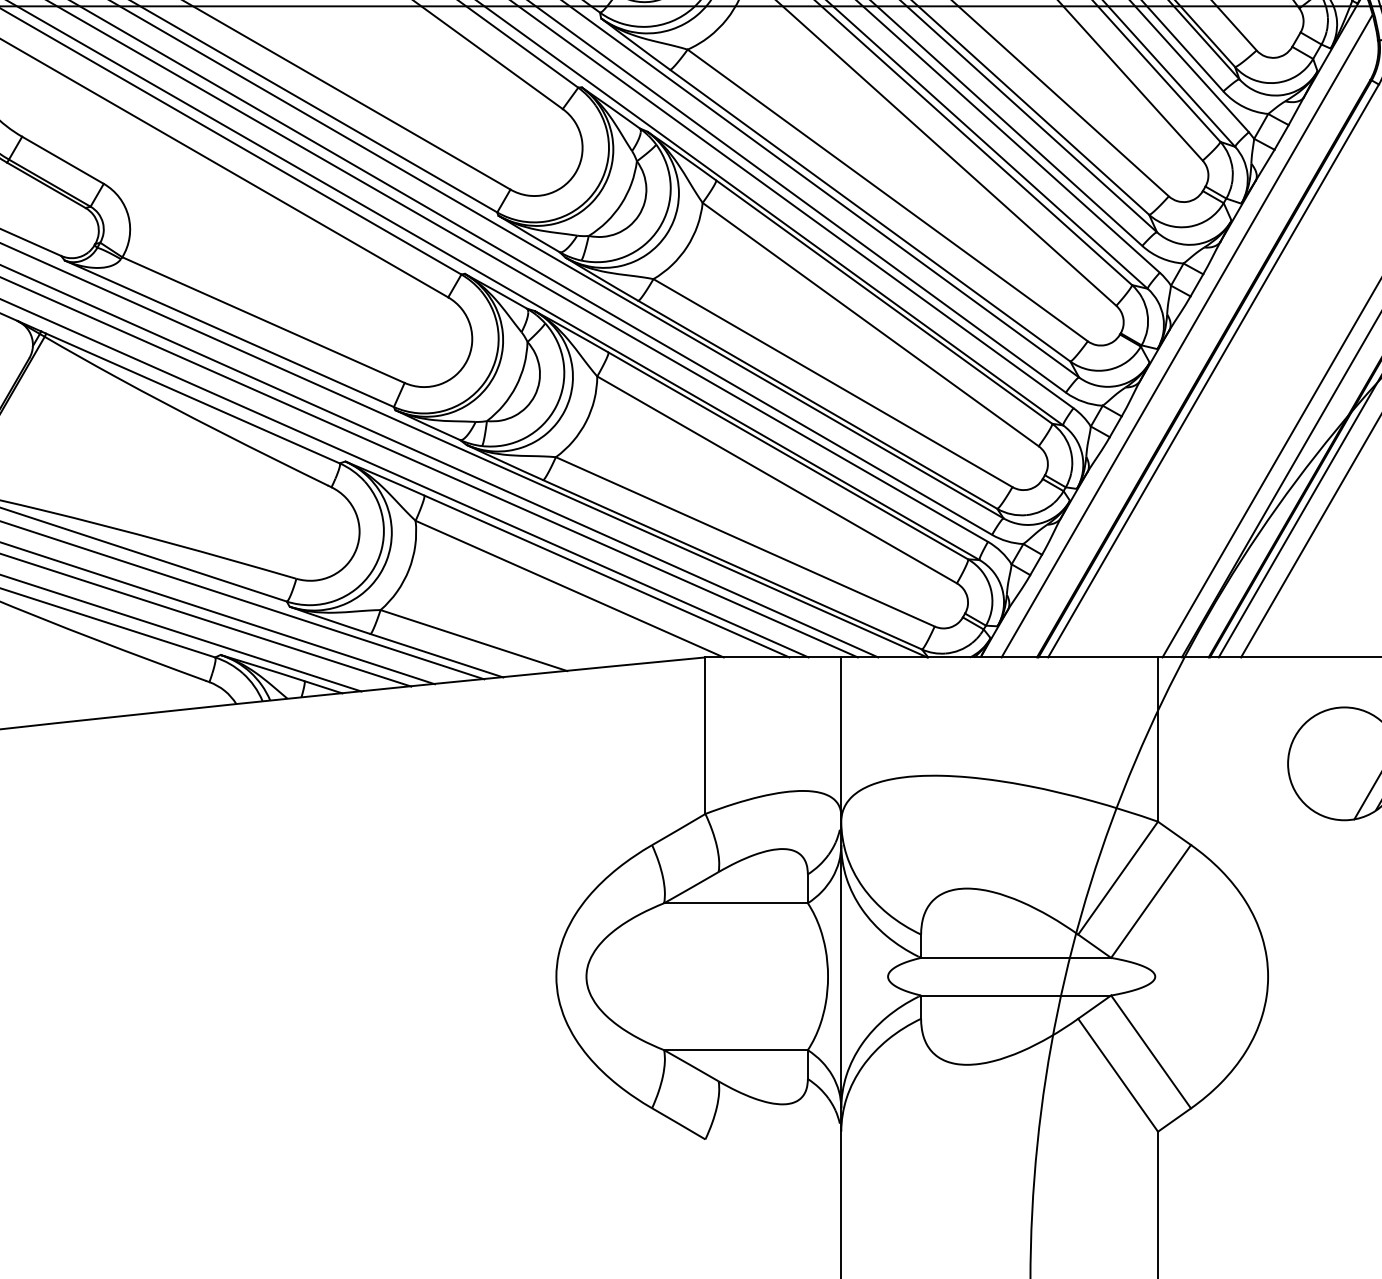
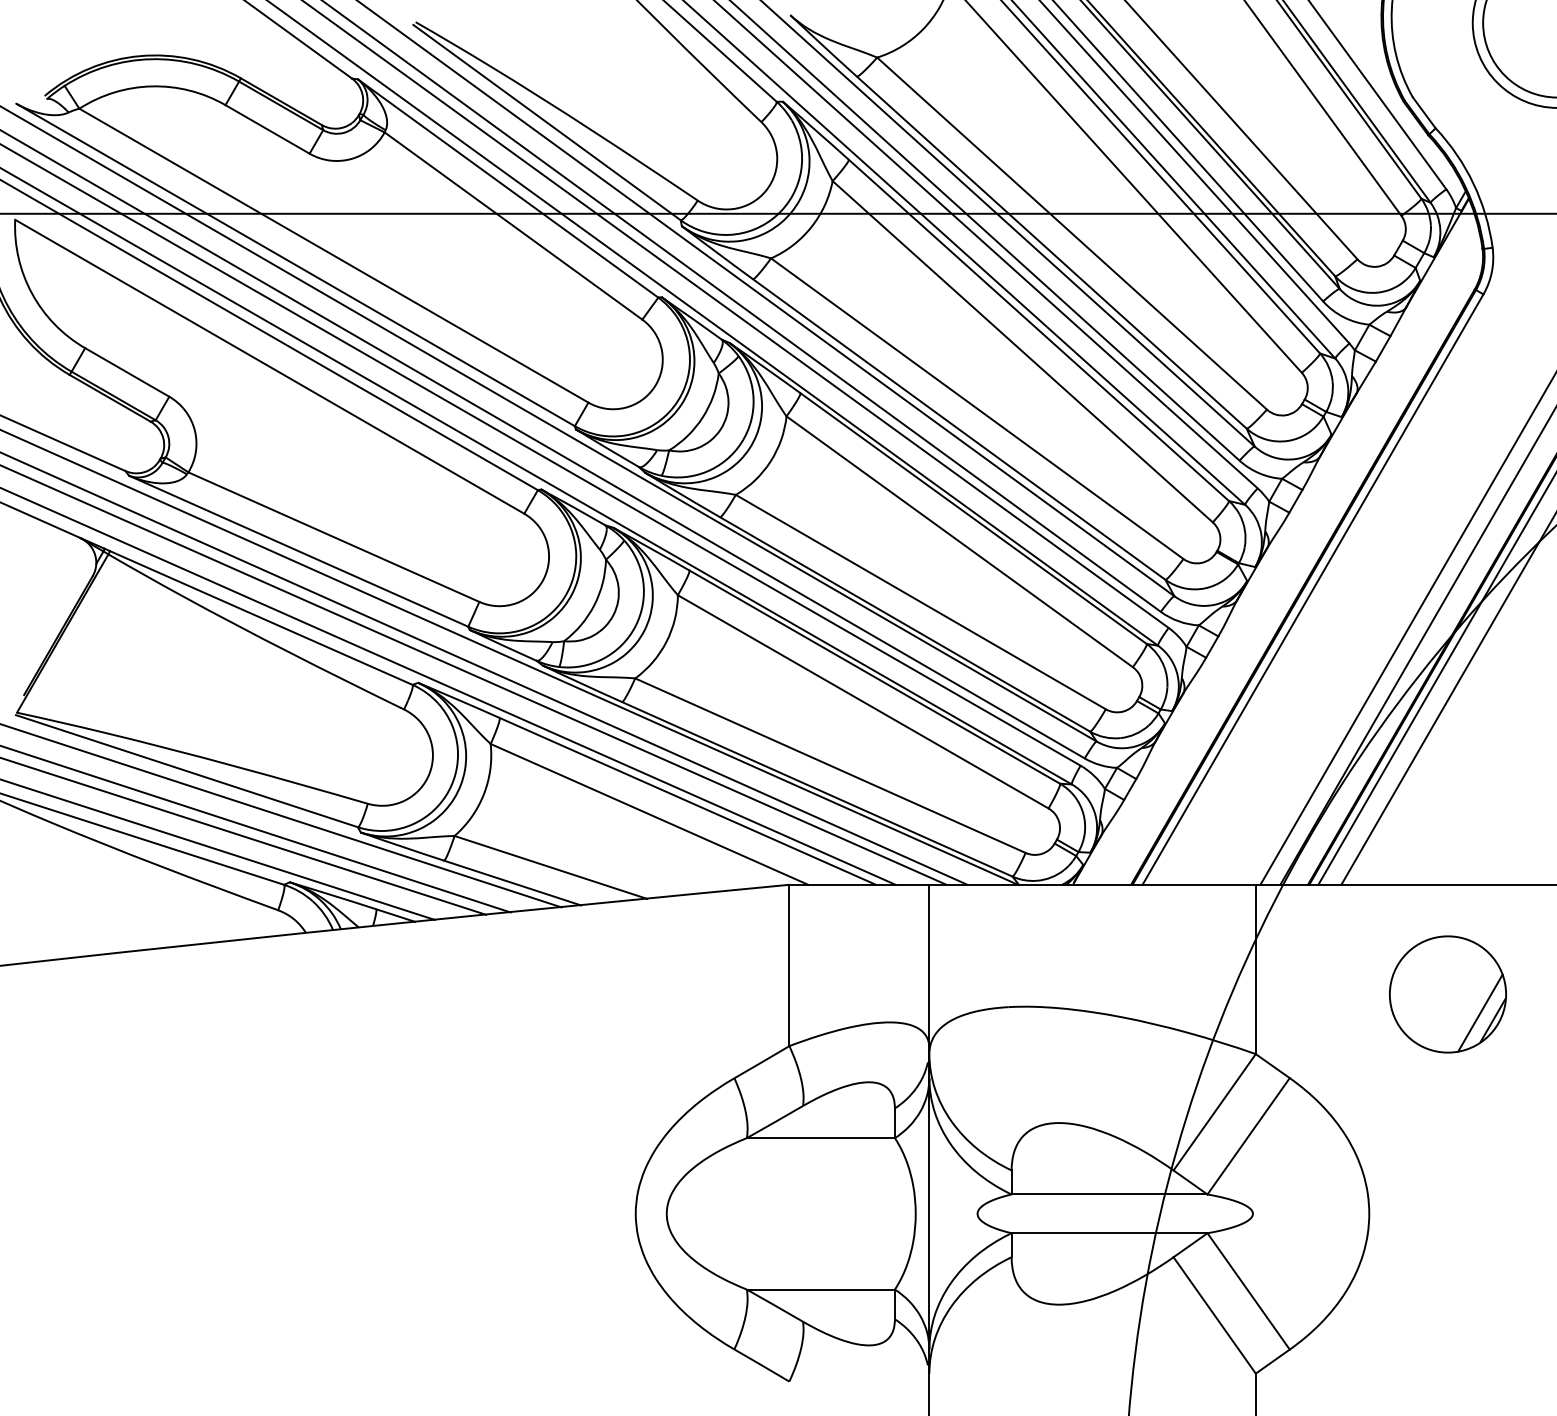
line: (1186, 335) -> (1285, 553), removed

